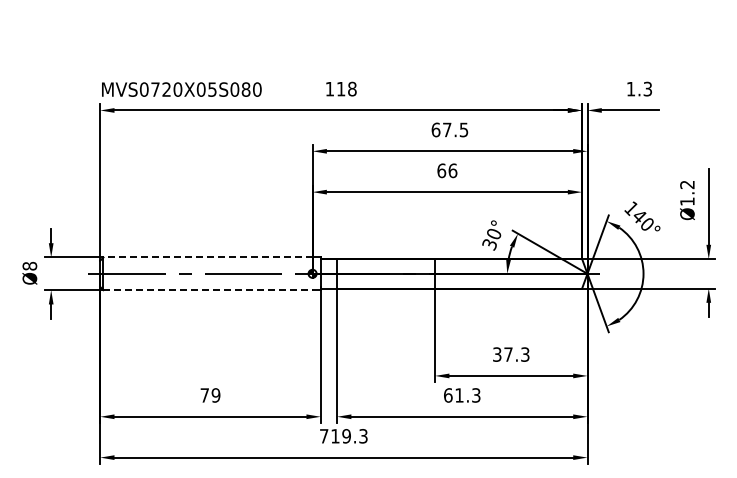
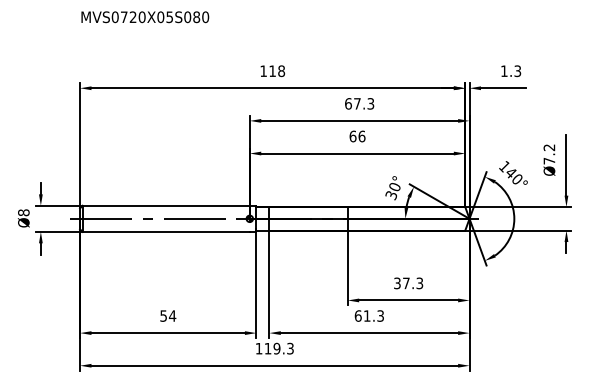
text: (181, 89) -> (145, 17), moved
text: (464, 129) -> (371, 103), 67.5 -> 67.3
text: (687, 201) -> (549, 161), Ø1.2 -> Ø7.2
line: (208, 257) -> (166, 205), dashed -> solid
line: (208, 290) -> (166, 232), dashed -> solid
text: (210, 395) -> (168, 316), 79 -> 54
text: (324, 436) -> (259, 348), 719.3 -> 119.3

